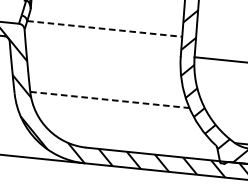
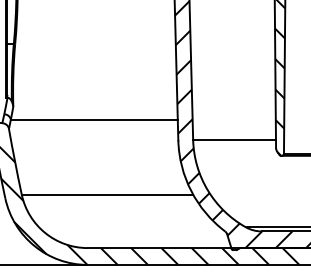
line: (104, 28) -> (94, 119), dashed -> solid
line: (109, 99) -> (107, 194), dashed -> solid

